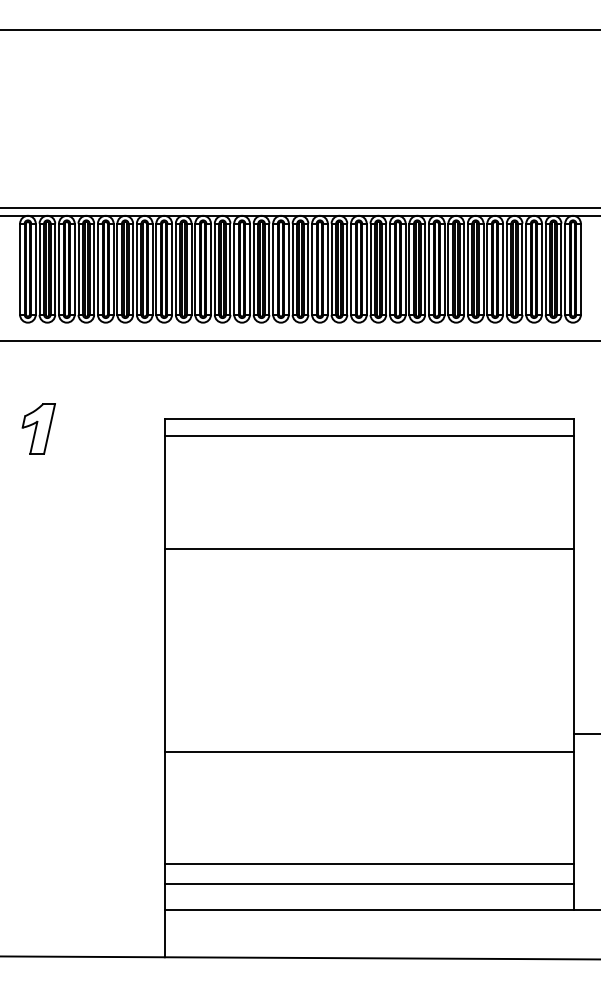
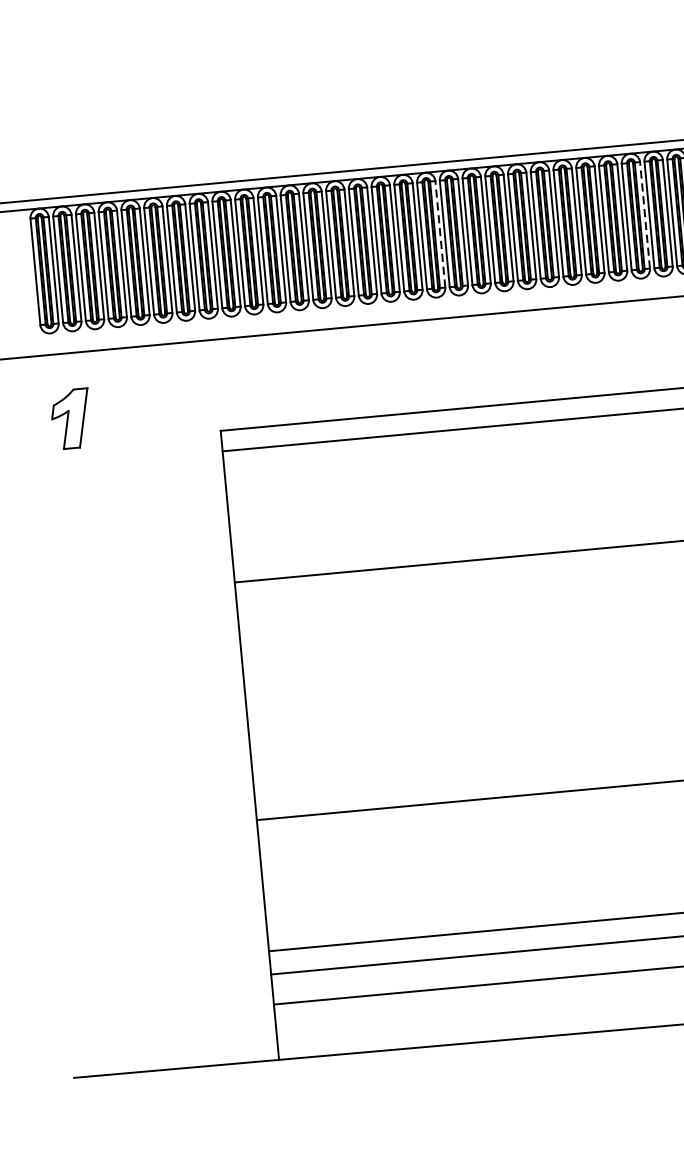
line: (366, 269) -> (440, 234), solid -> dashed
line: (541, 269) -> (644, 215), solid -> dashed
part: (38, 428) -> (70, 418), moved

